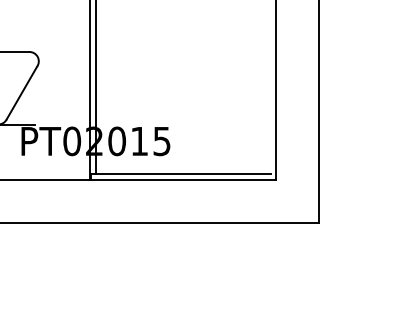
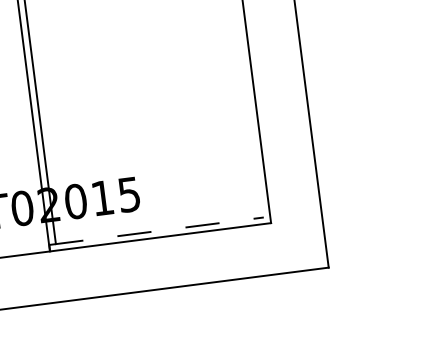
line: (181, 174) -> (157, 231), solid -> dashed

